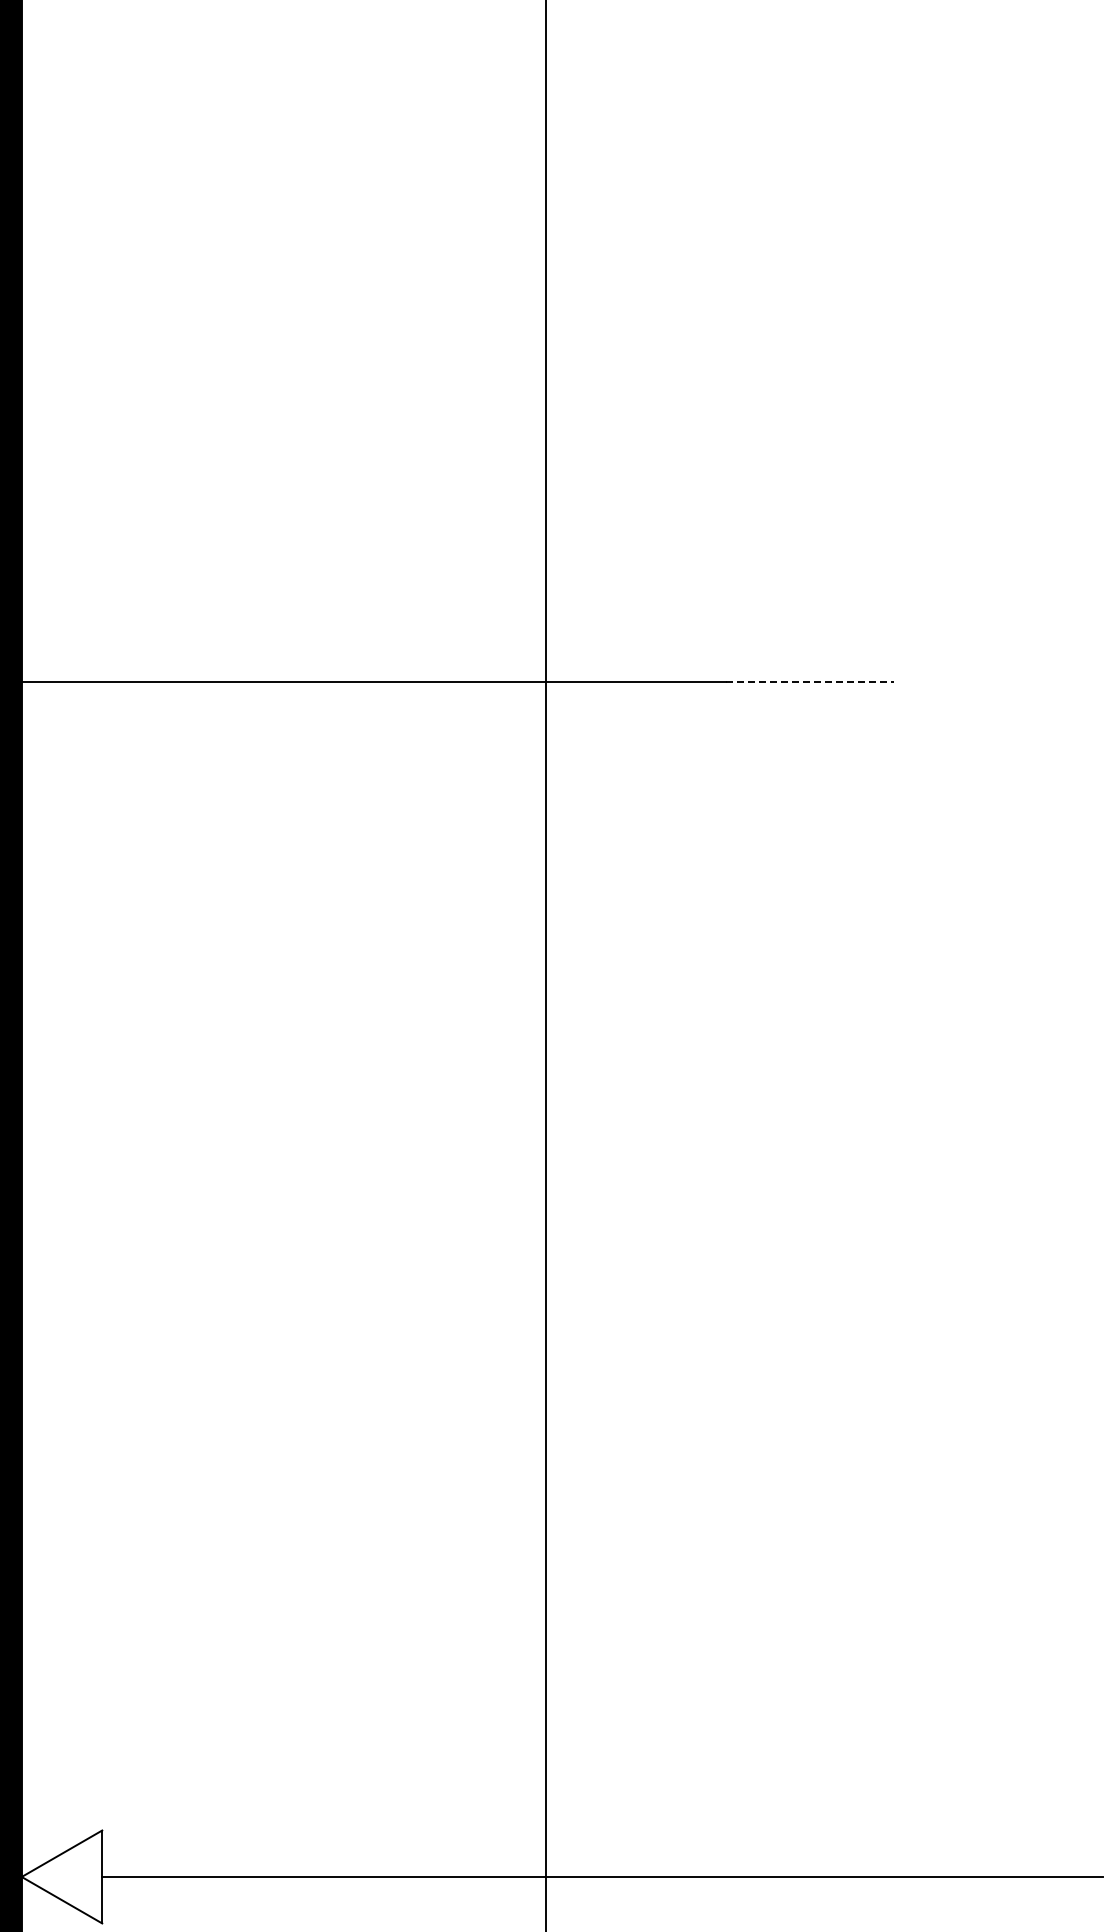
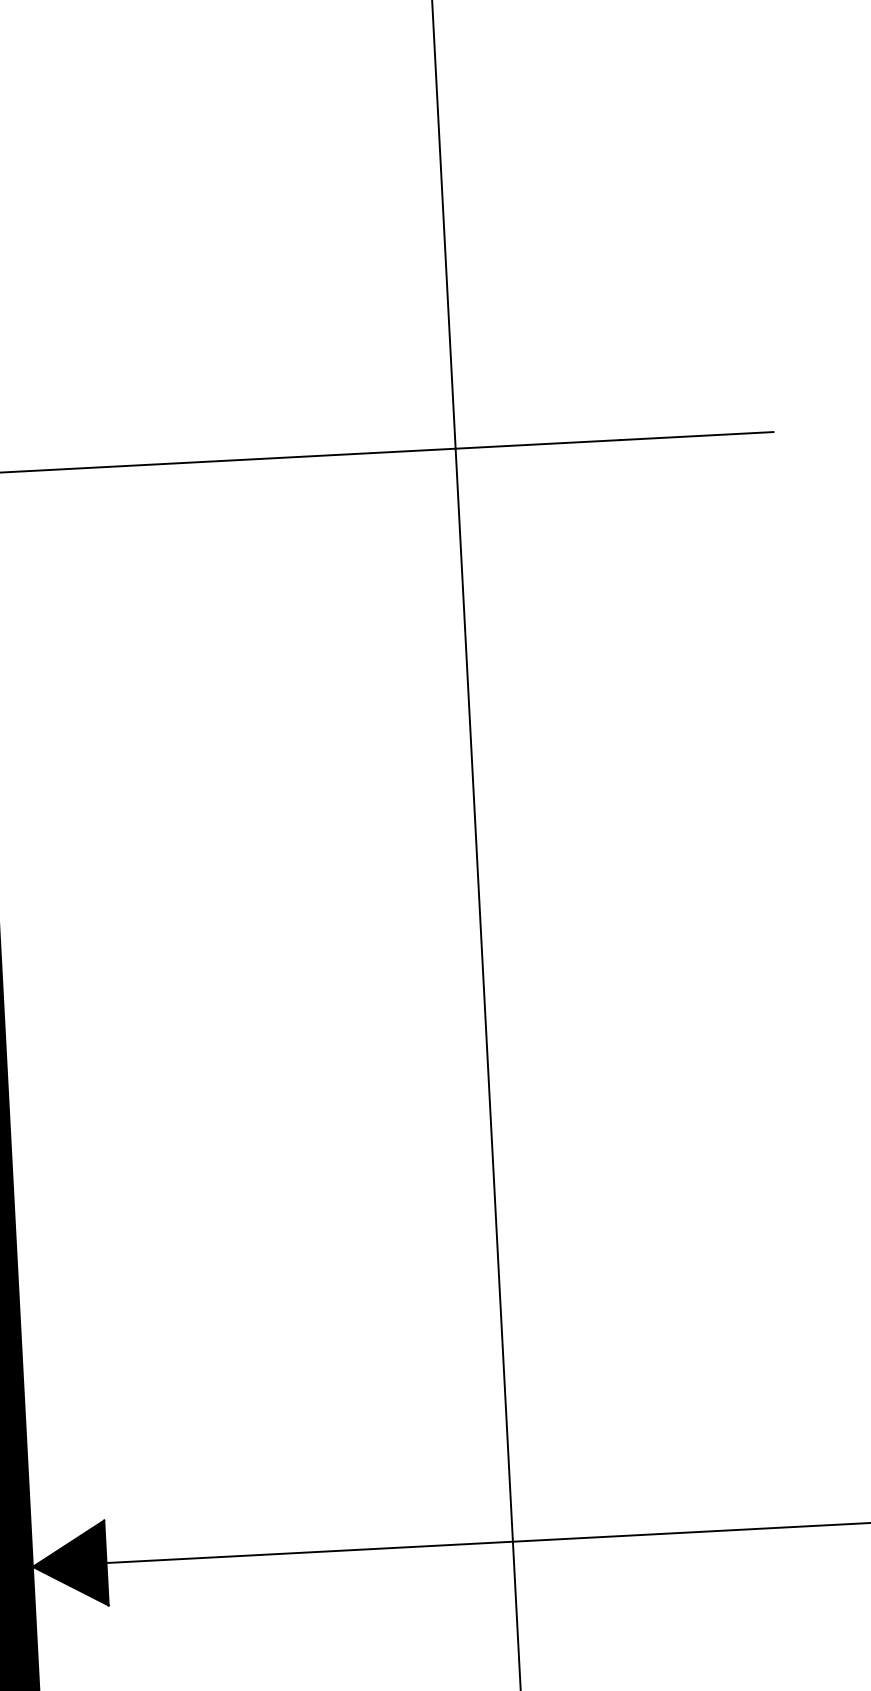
line: (809, 682) -> (696, 436), dashed -> solid
fill: (61, 1876) -> (69, 1564), added

